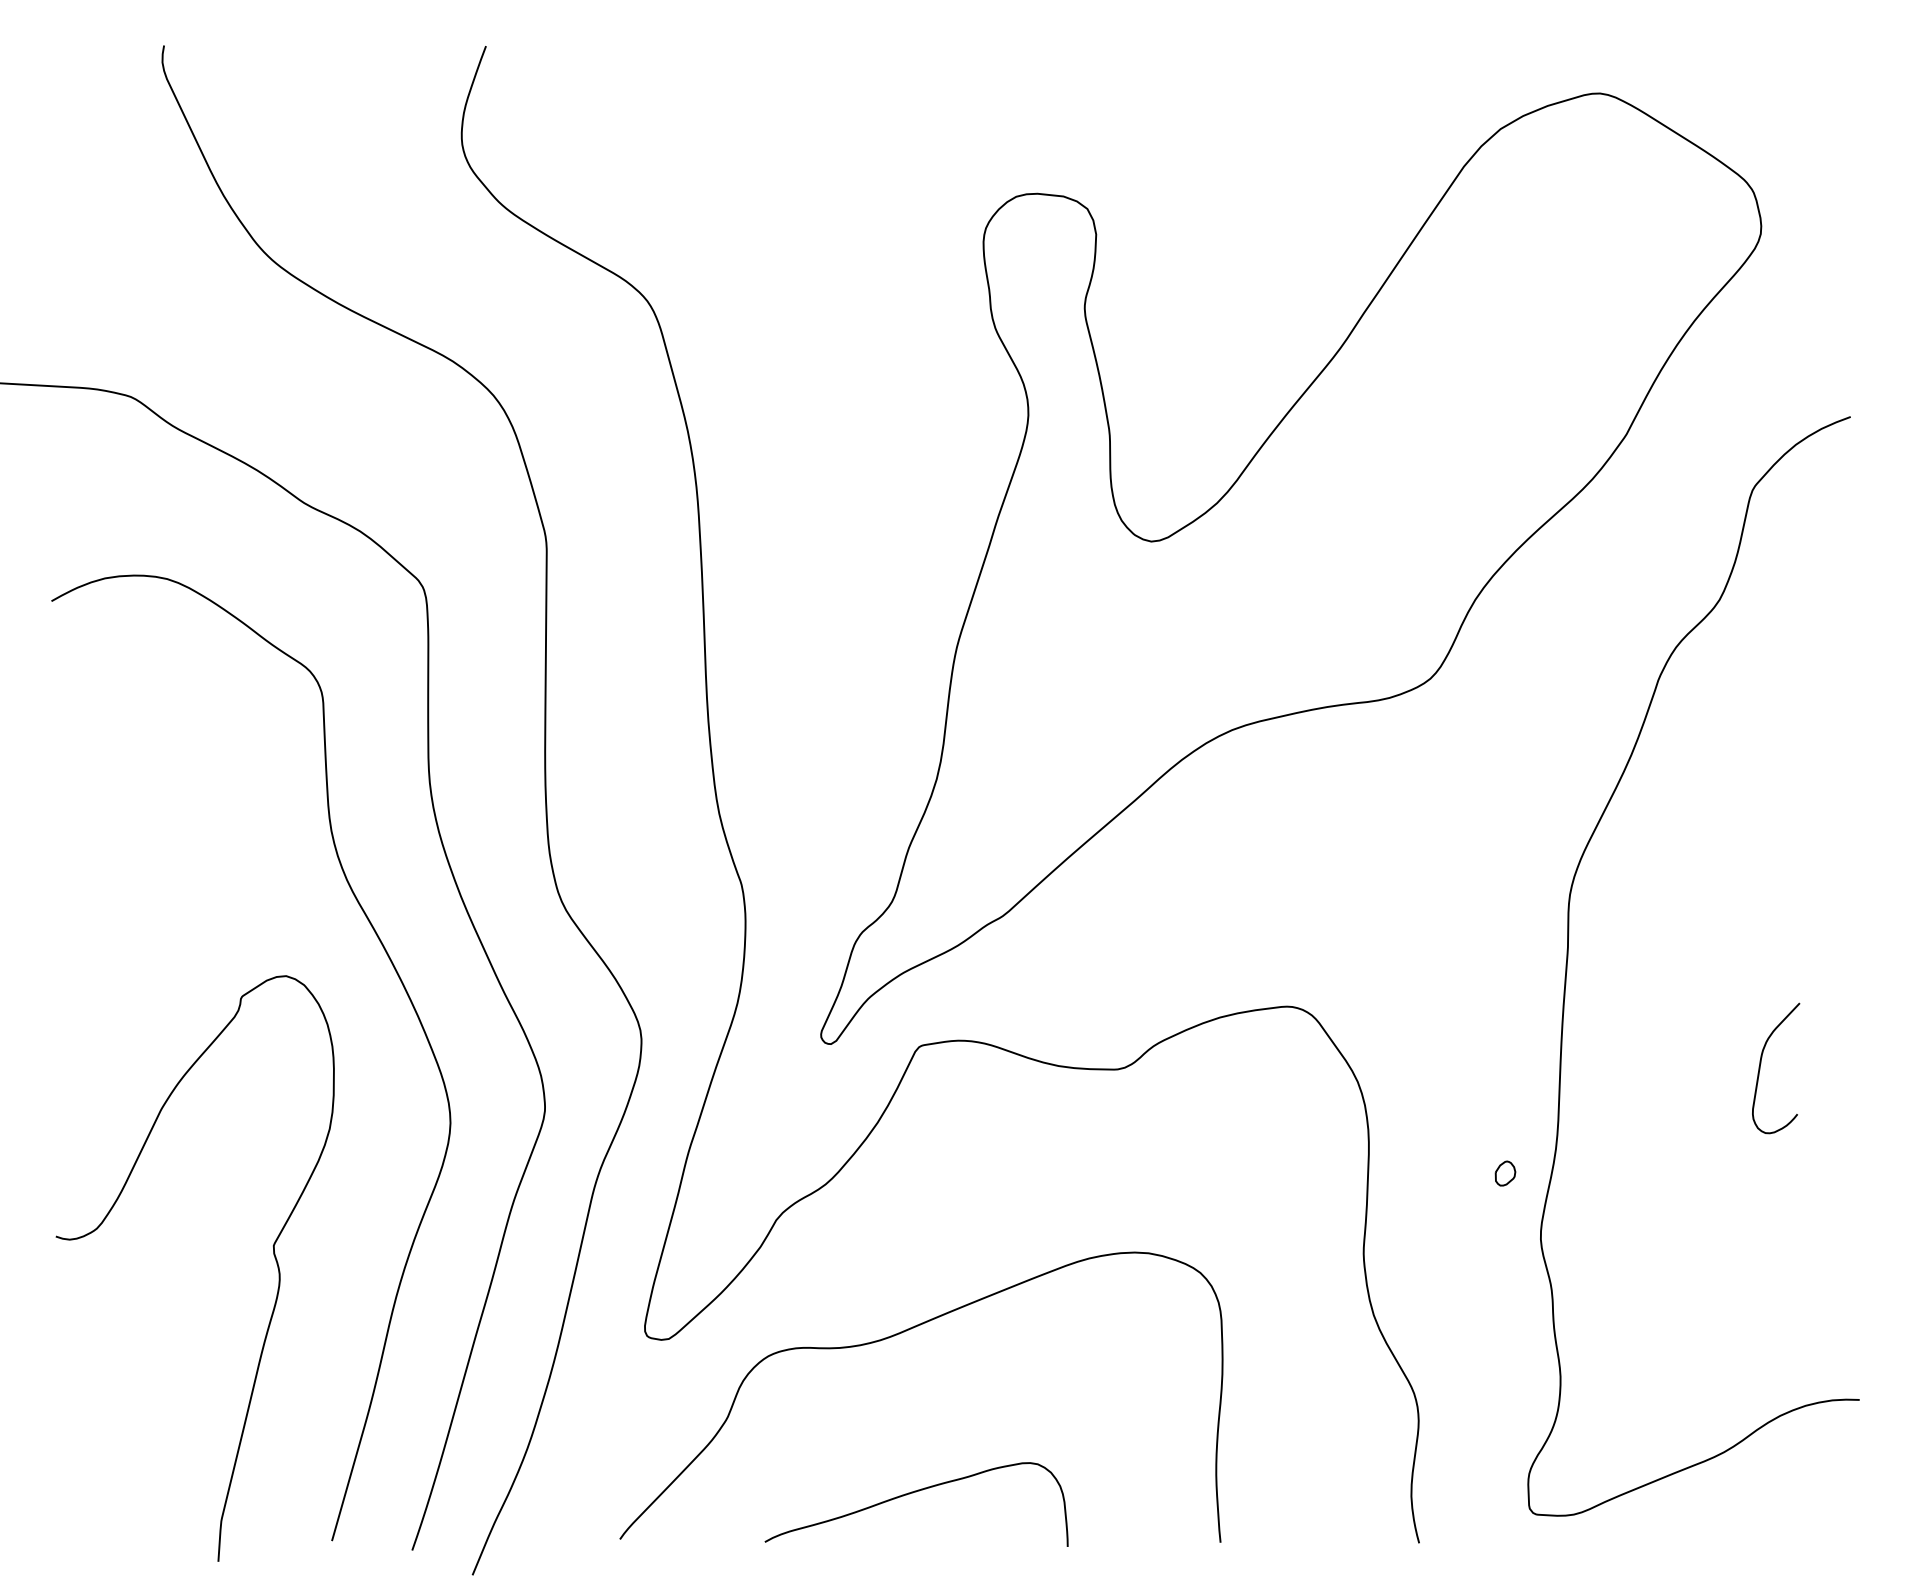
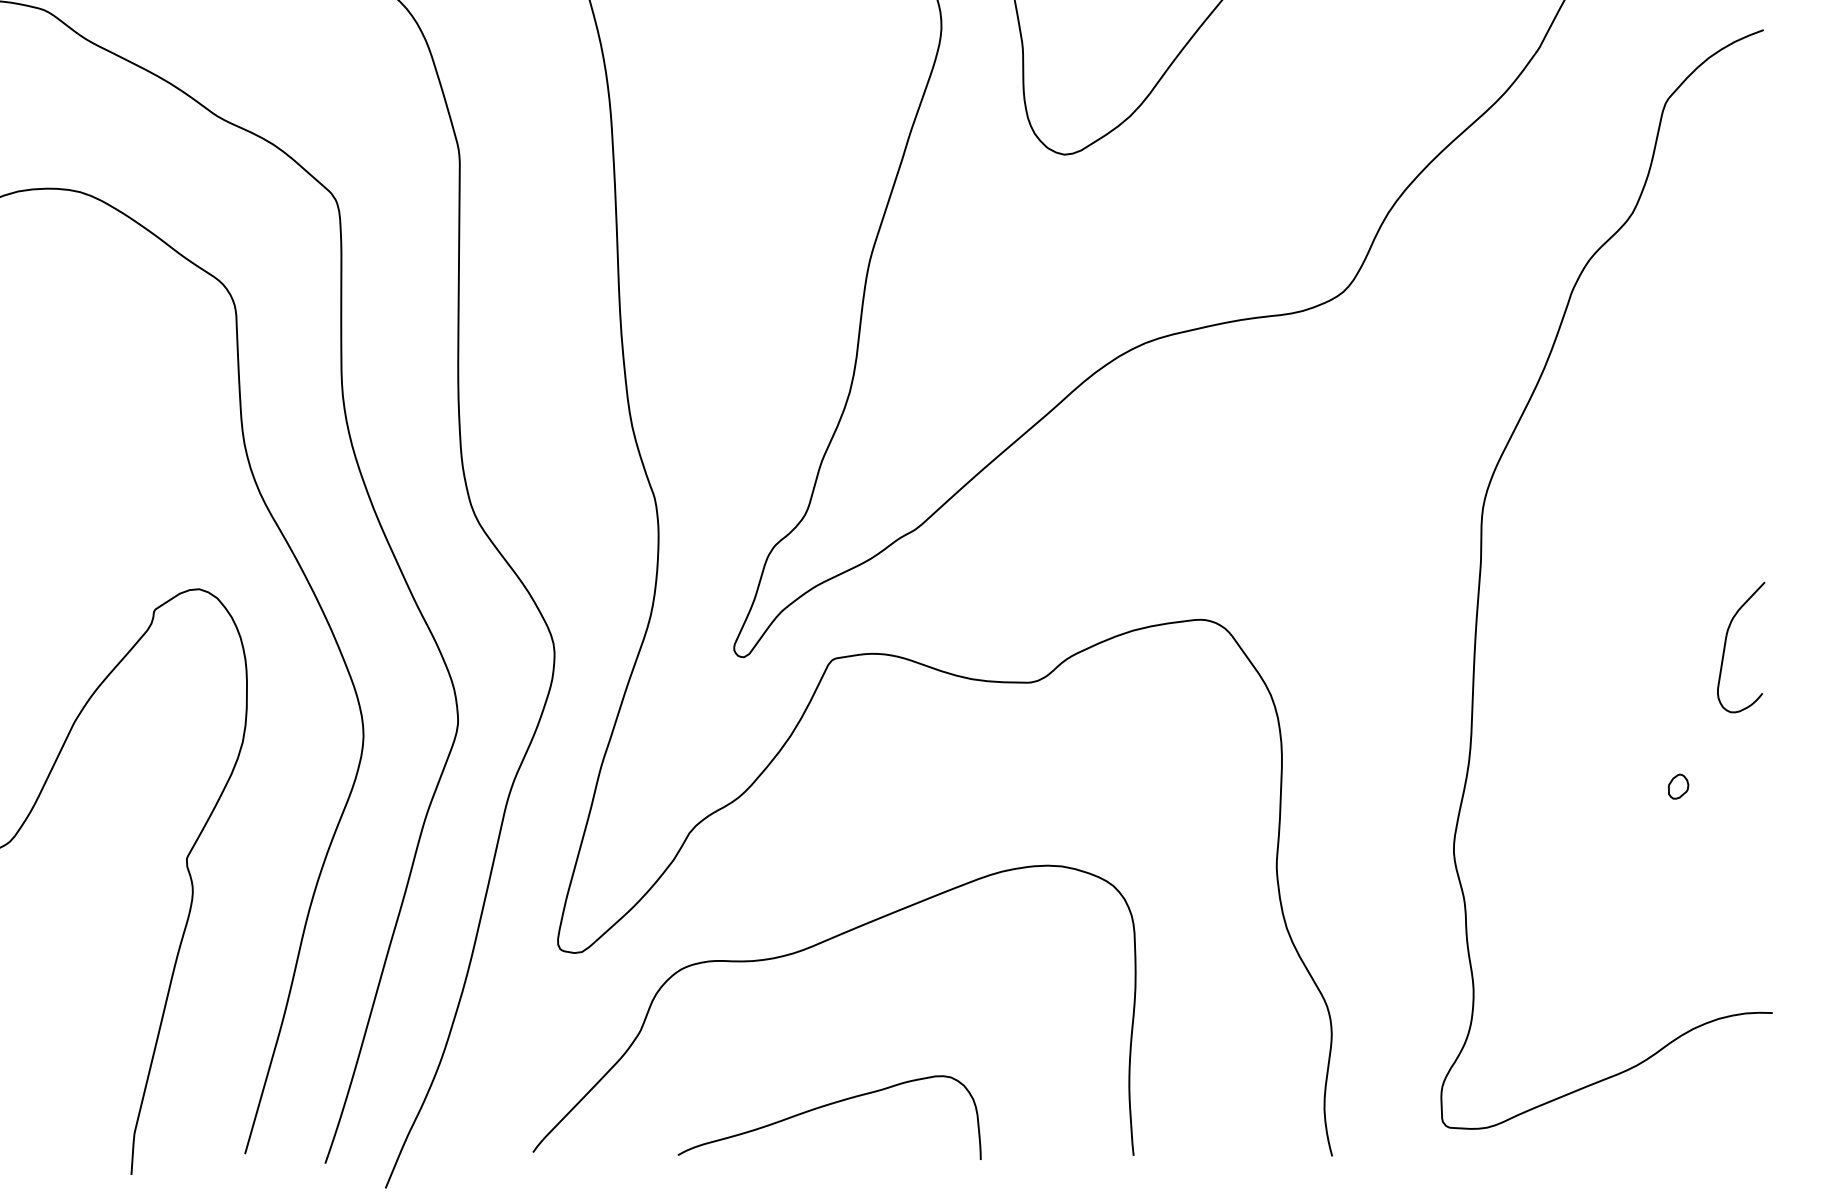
curve: (1761, 1063) -> (1726, 642), moved
part: (1505, 1173) -> (1678, 786), moved

